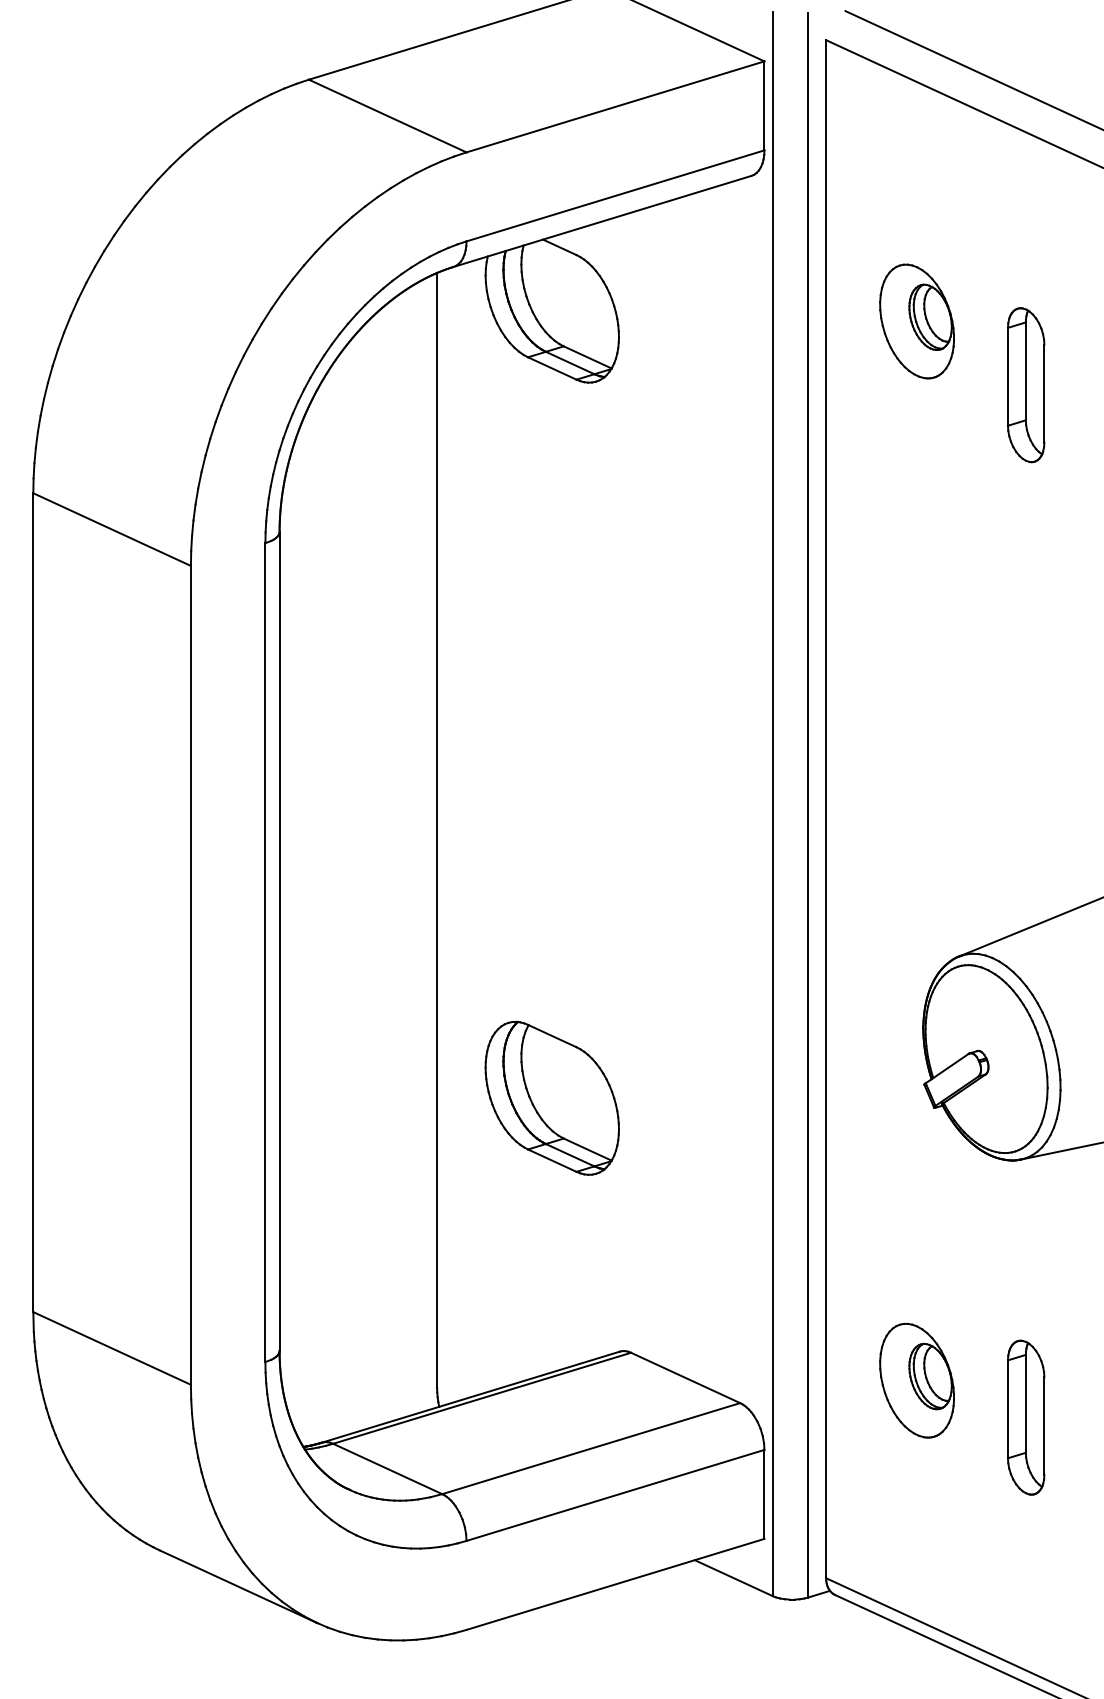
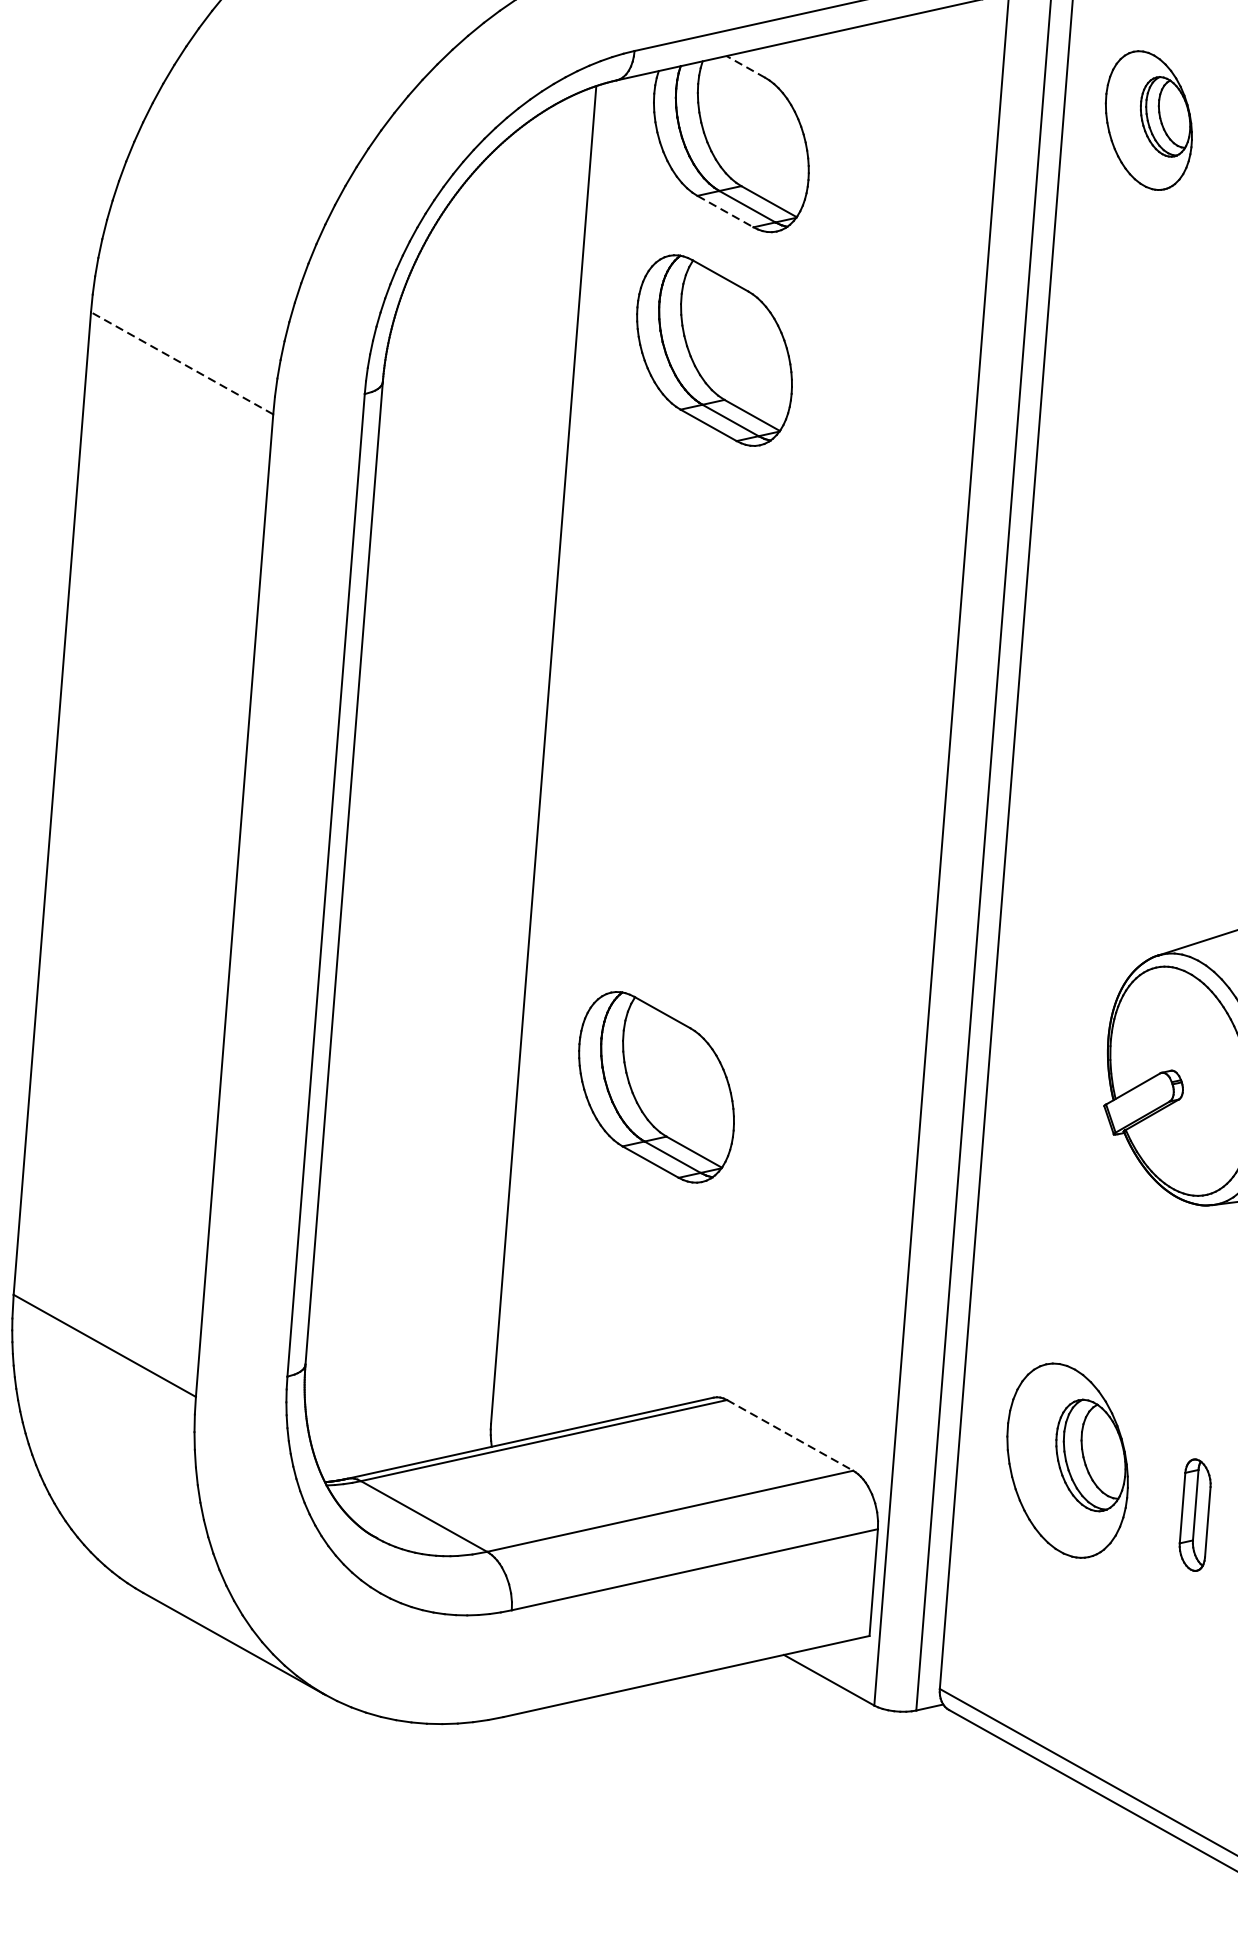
line: (559, 247) -> (745, 67), solid -> dashed
part: (916, 321) -> (1148, 120), moved
line: (552, 368) -> (725, 211), solid -> dashed
part: (551, 483) -> (713, 349), added
line: (112, 529) -> (182, 363), solid -> dashed
line: (686, 1378) -> (791, 1436), solid -> dashed
part: (916, 1380) -> (1066, 1460), size x1.4
part: (1026, 1417) -> (1195, 1515), size x0.6

